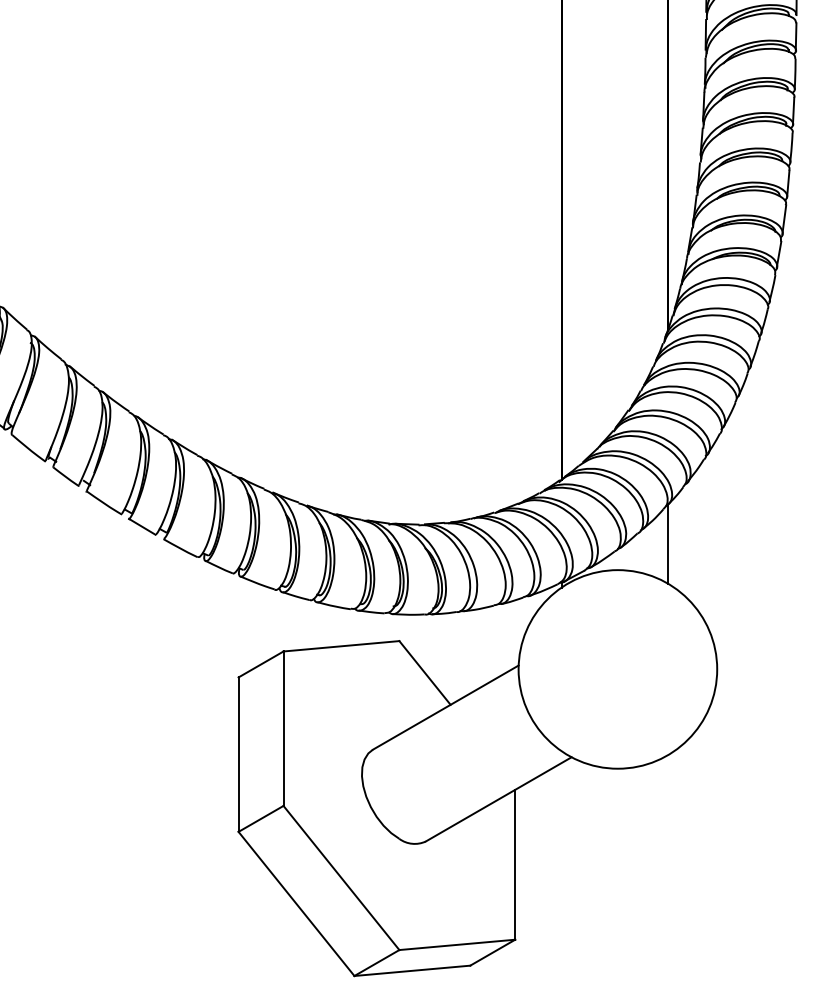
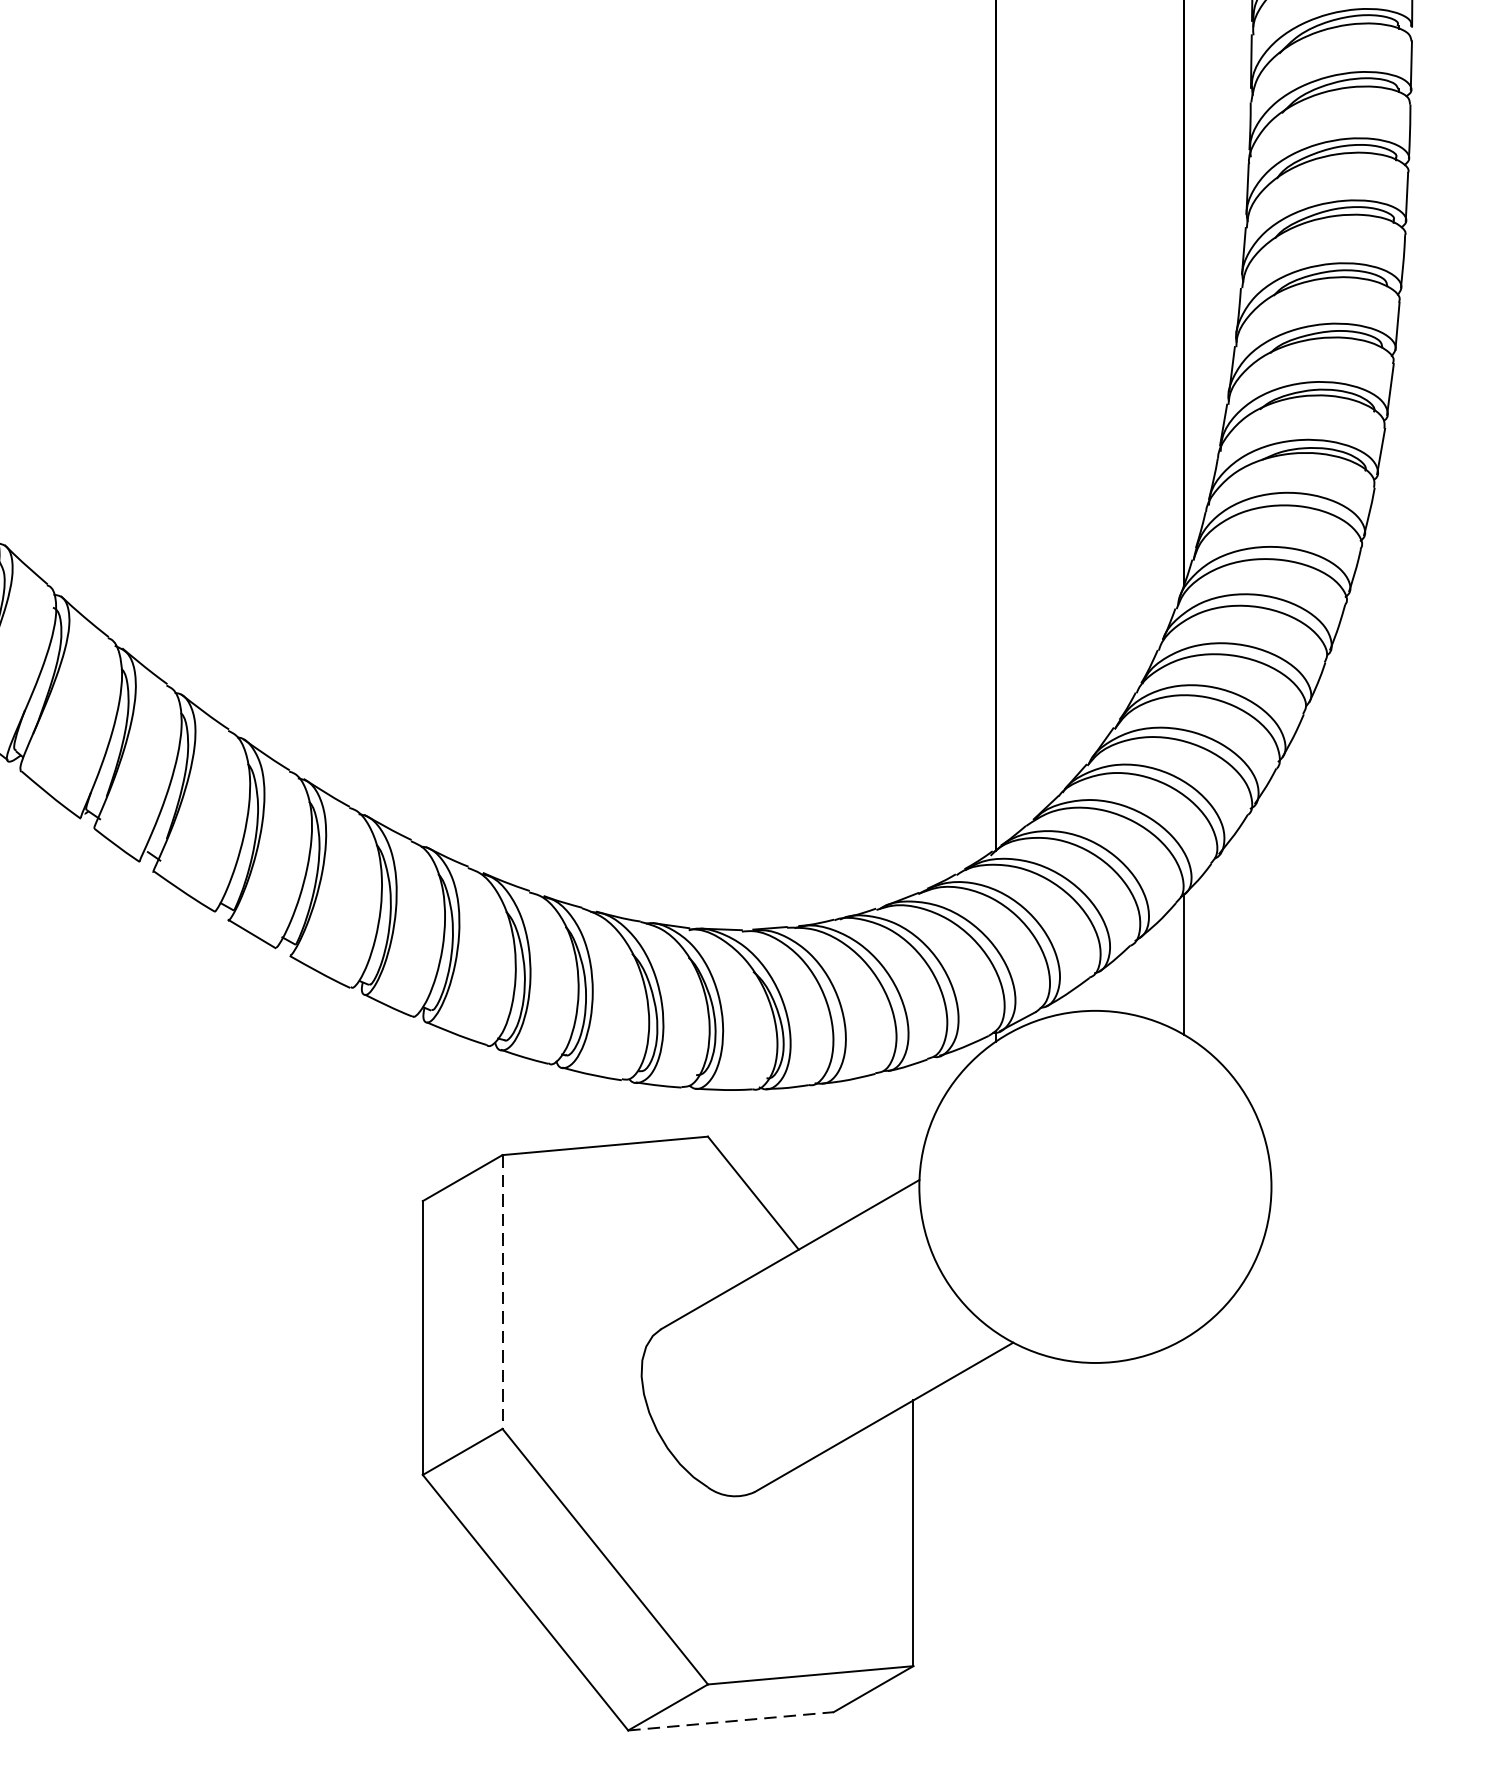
line: (283, 729) -> (502, 1293), solid -> dashed
line: (412, 970) -> (731, 1720), solid -> dashed

